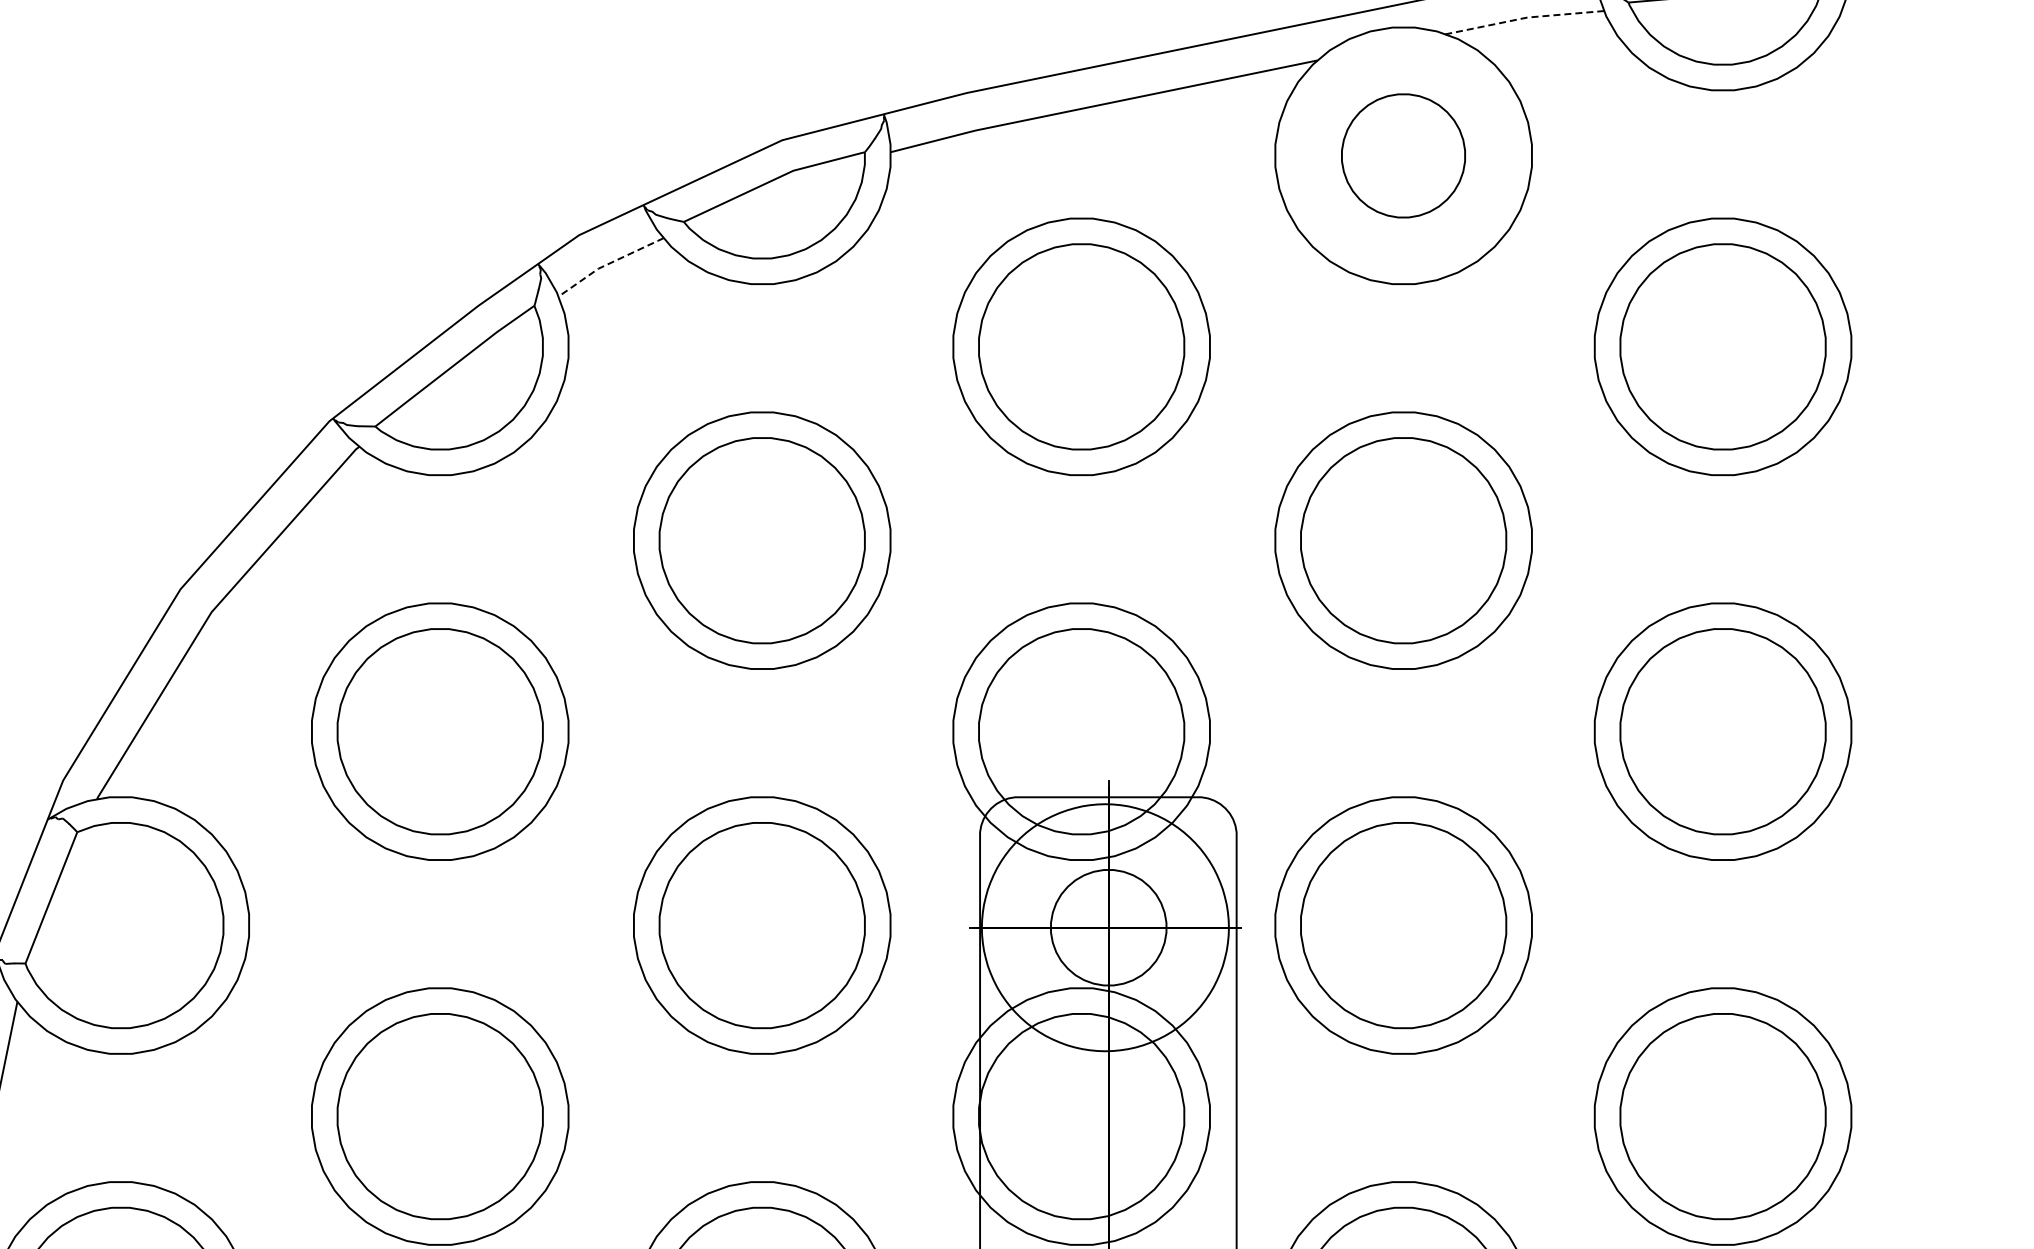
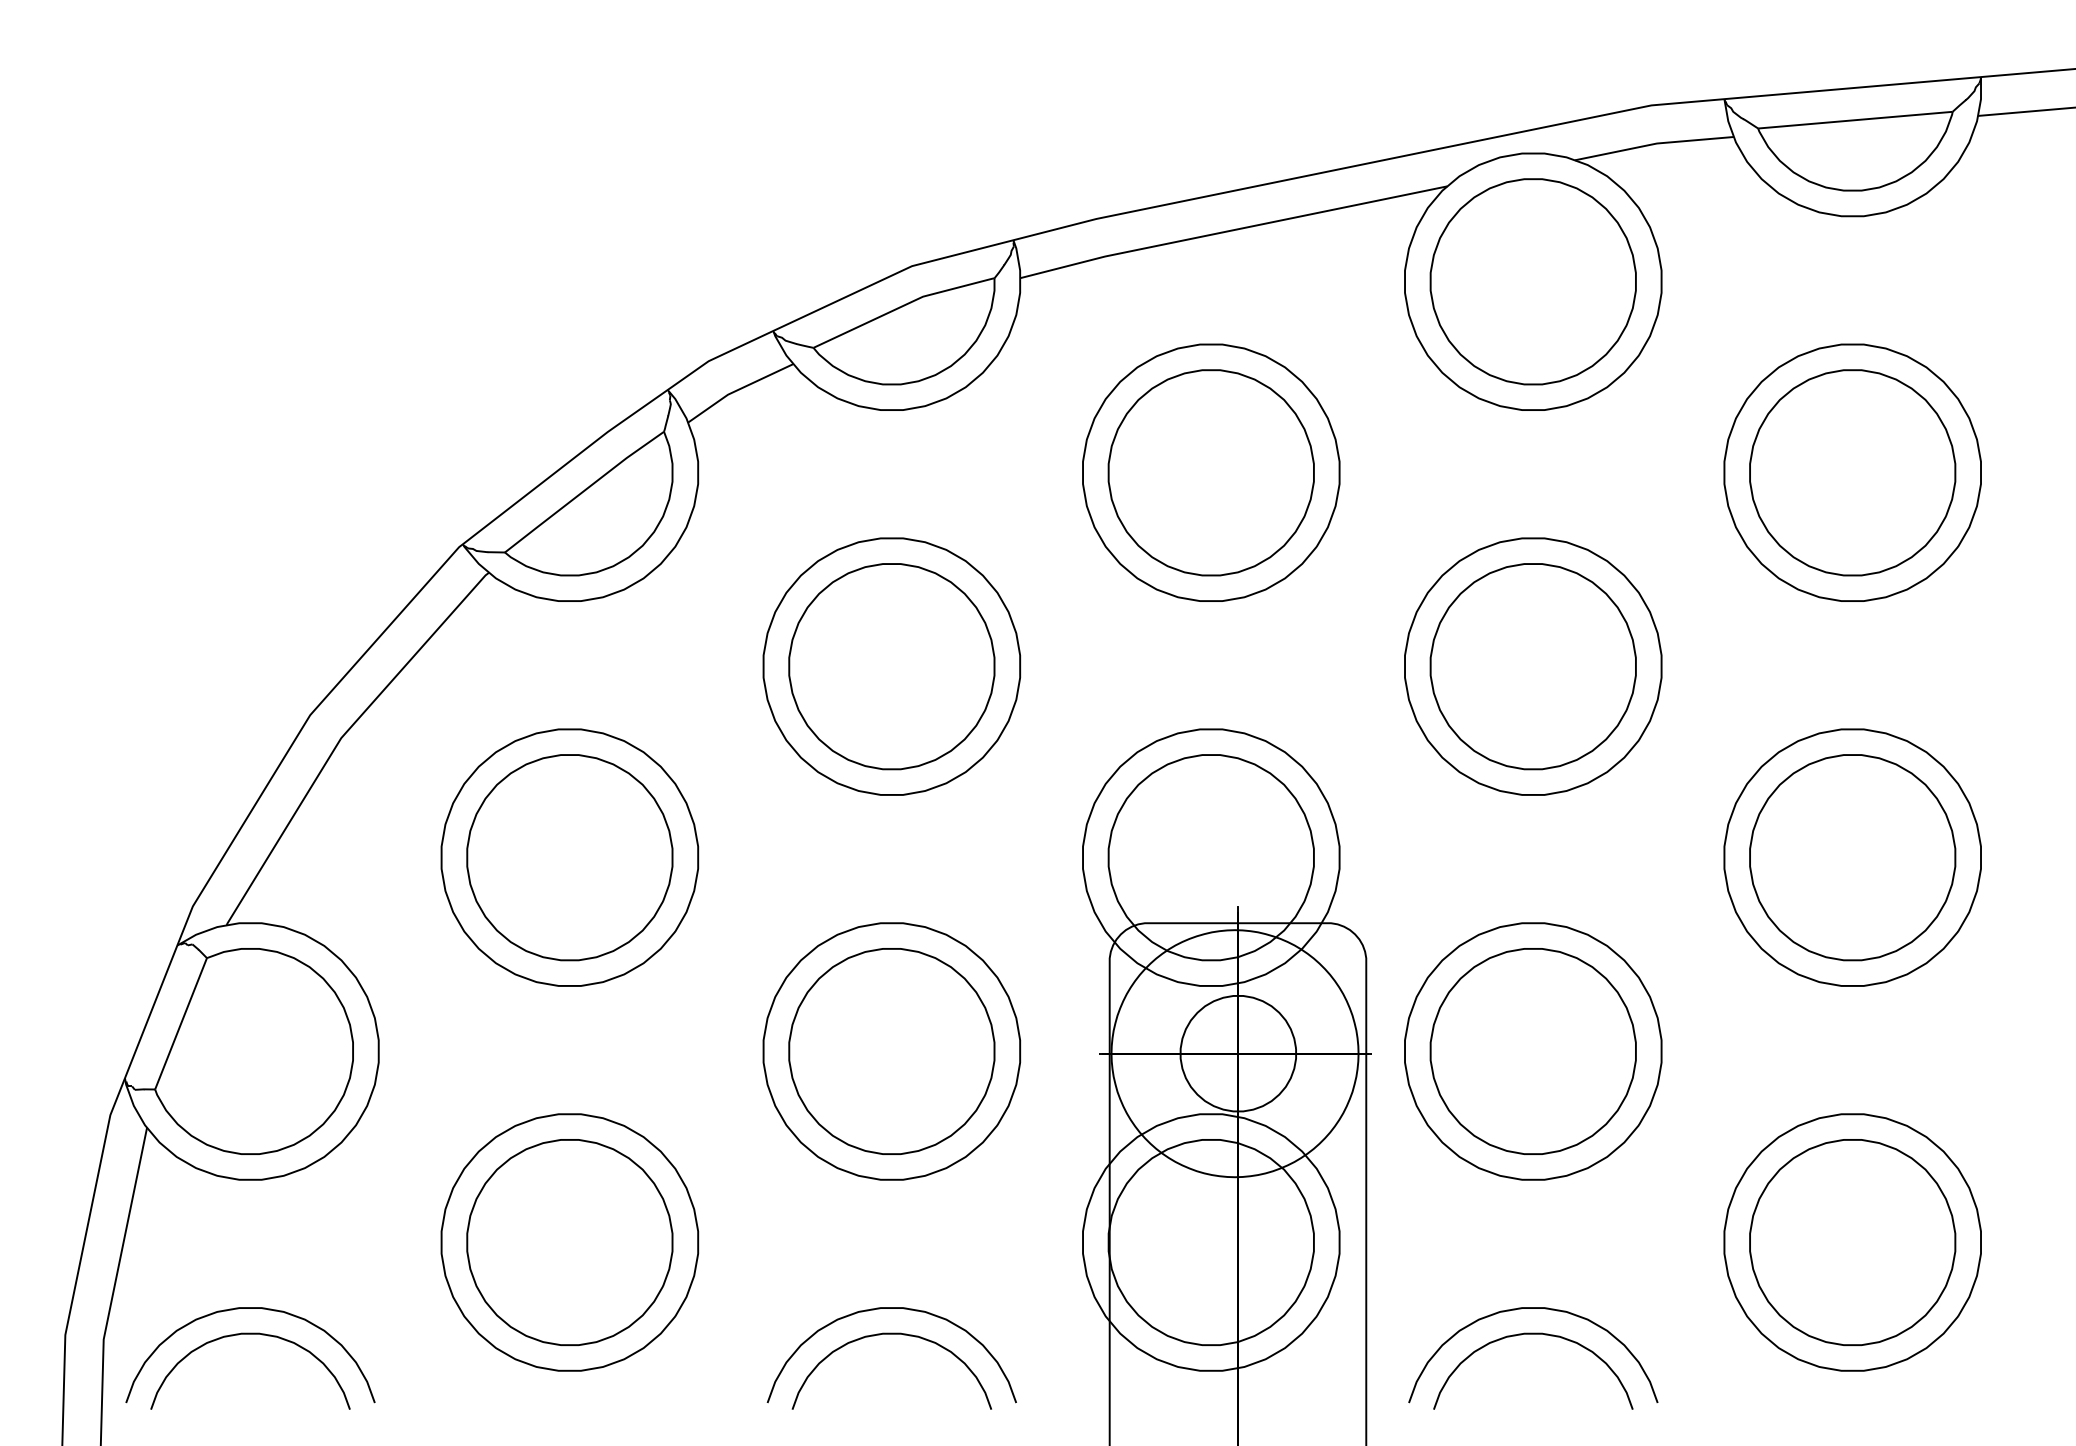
line: (1525, 17) -> (1655, 143), dashed -> solid
part: (1402, 155) -> (1532, 281), size x1.67
line: (607, 264) -> (737, 390), dashed -> solid

